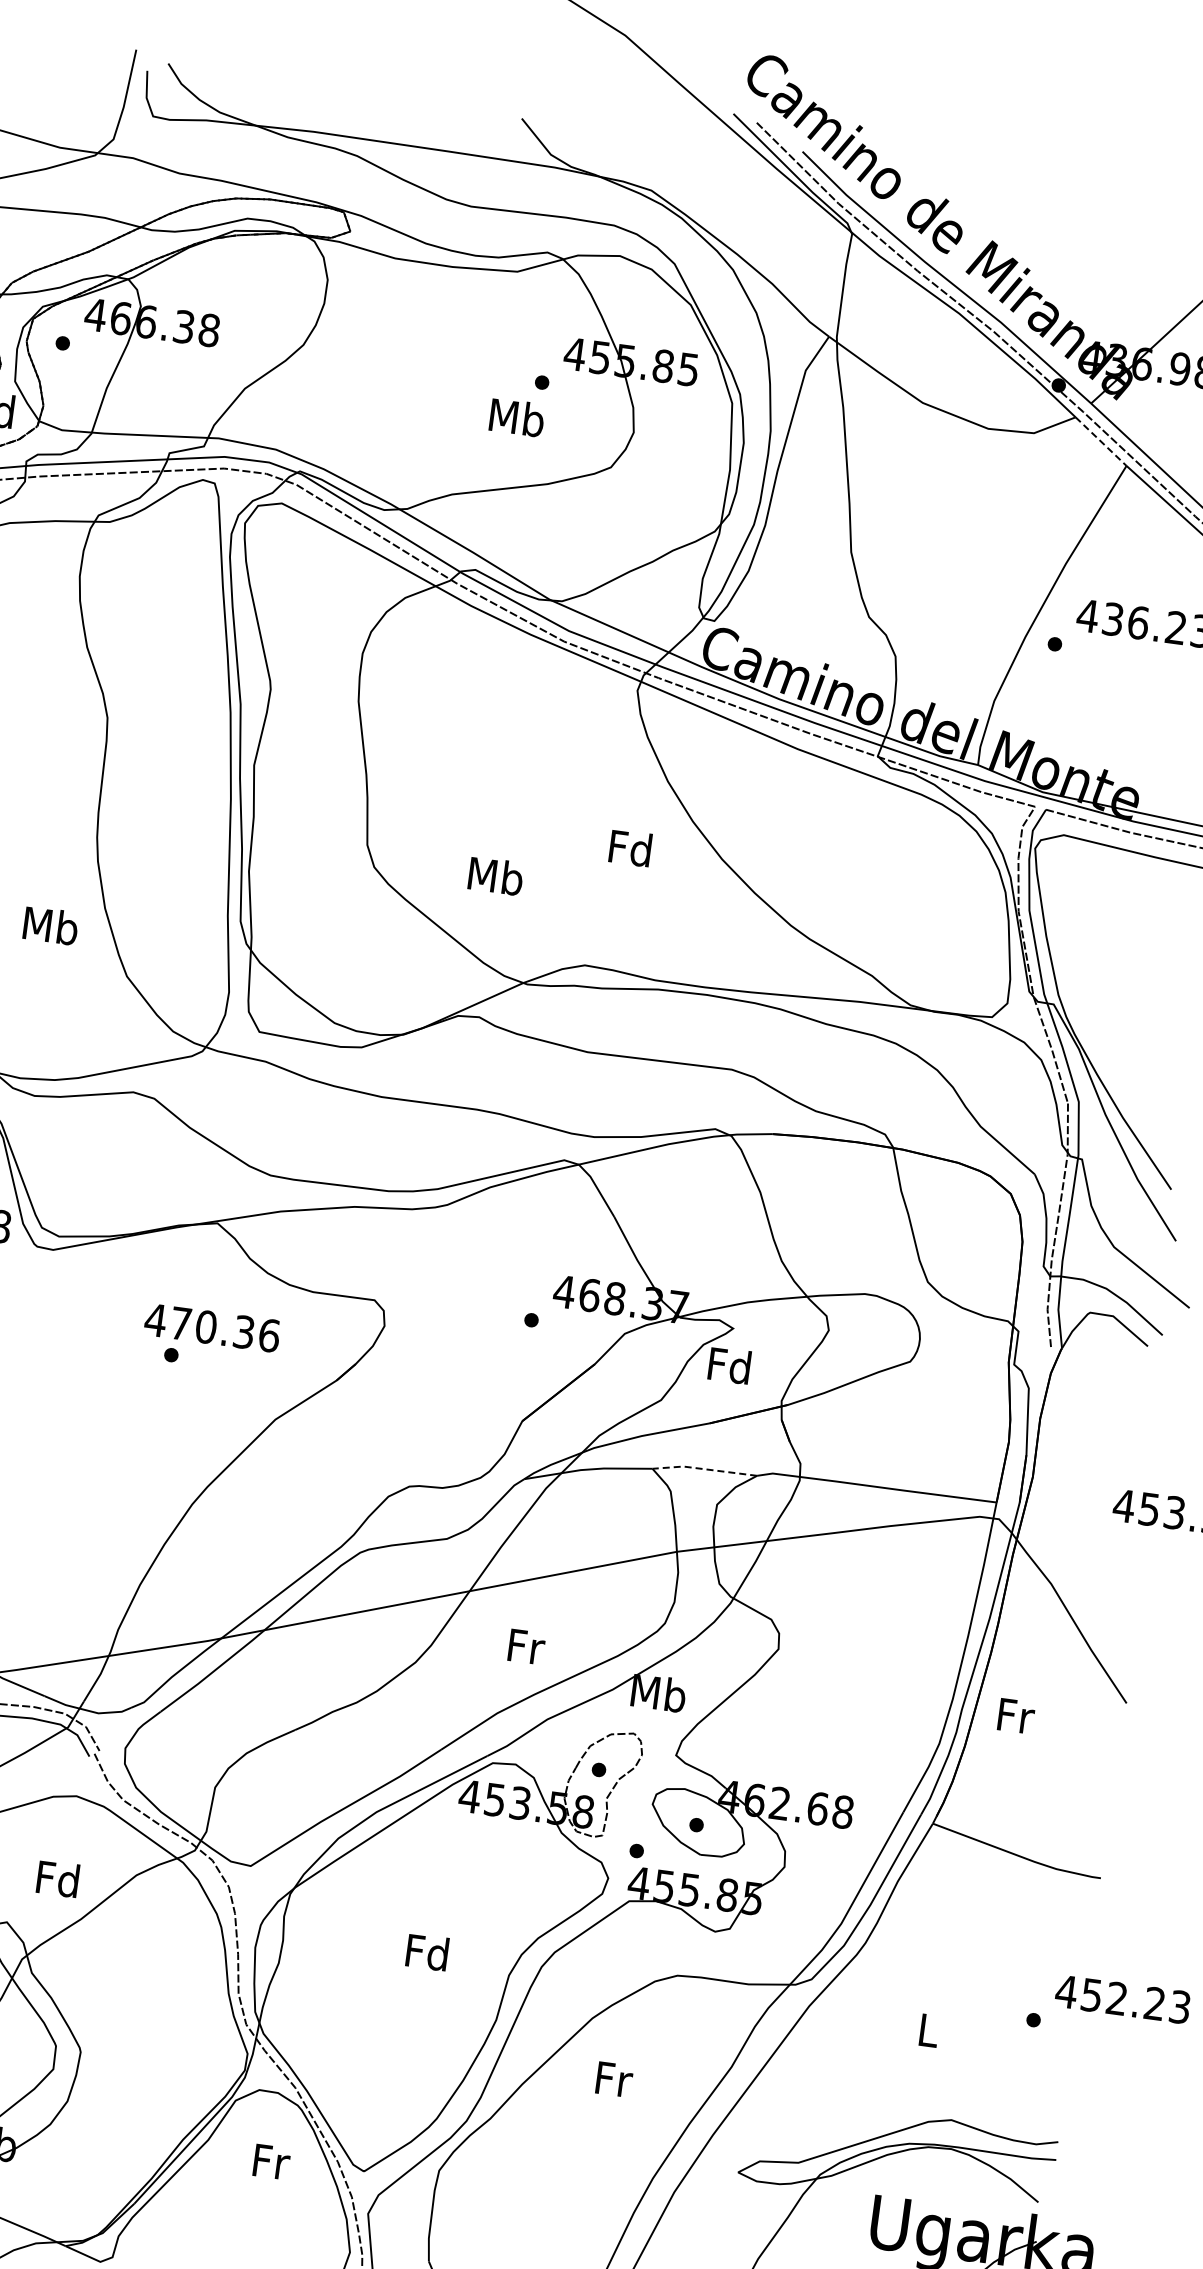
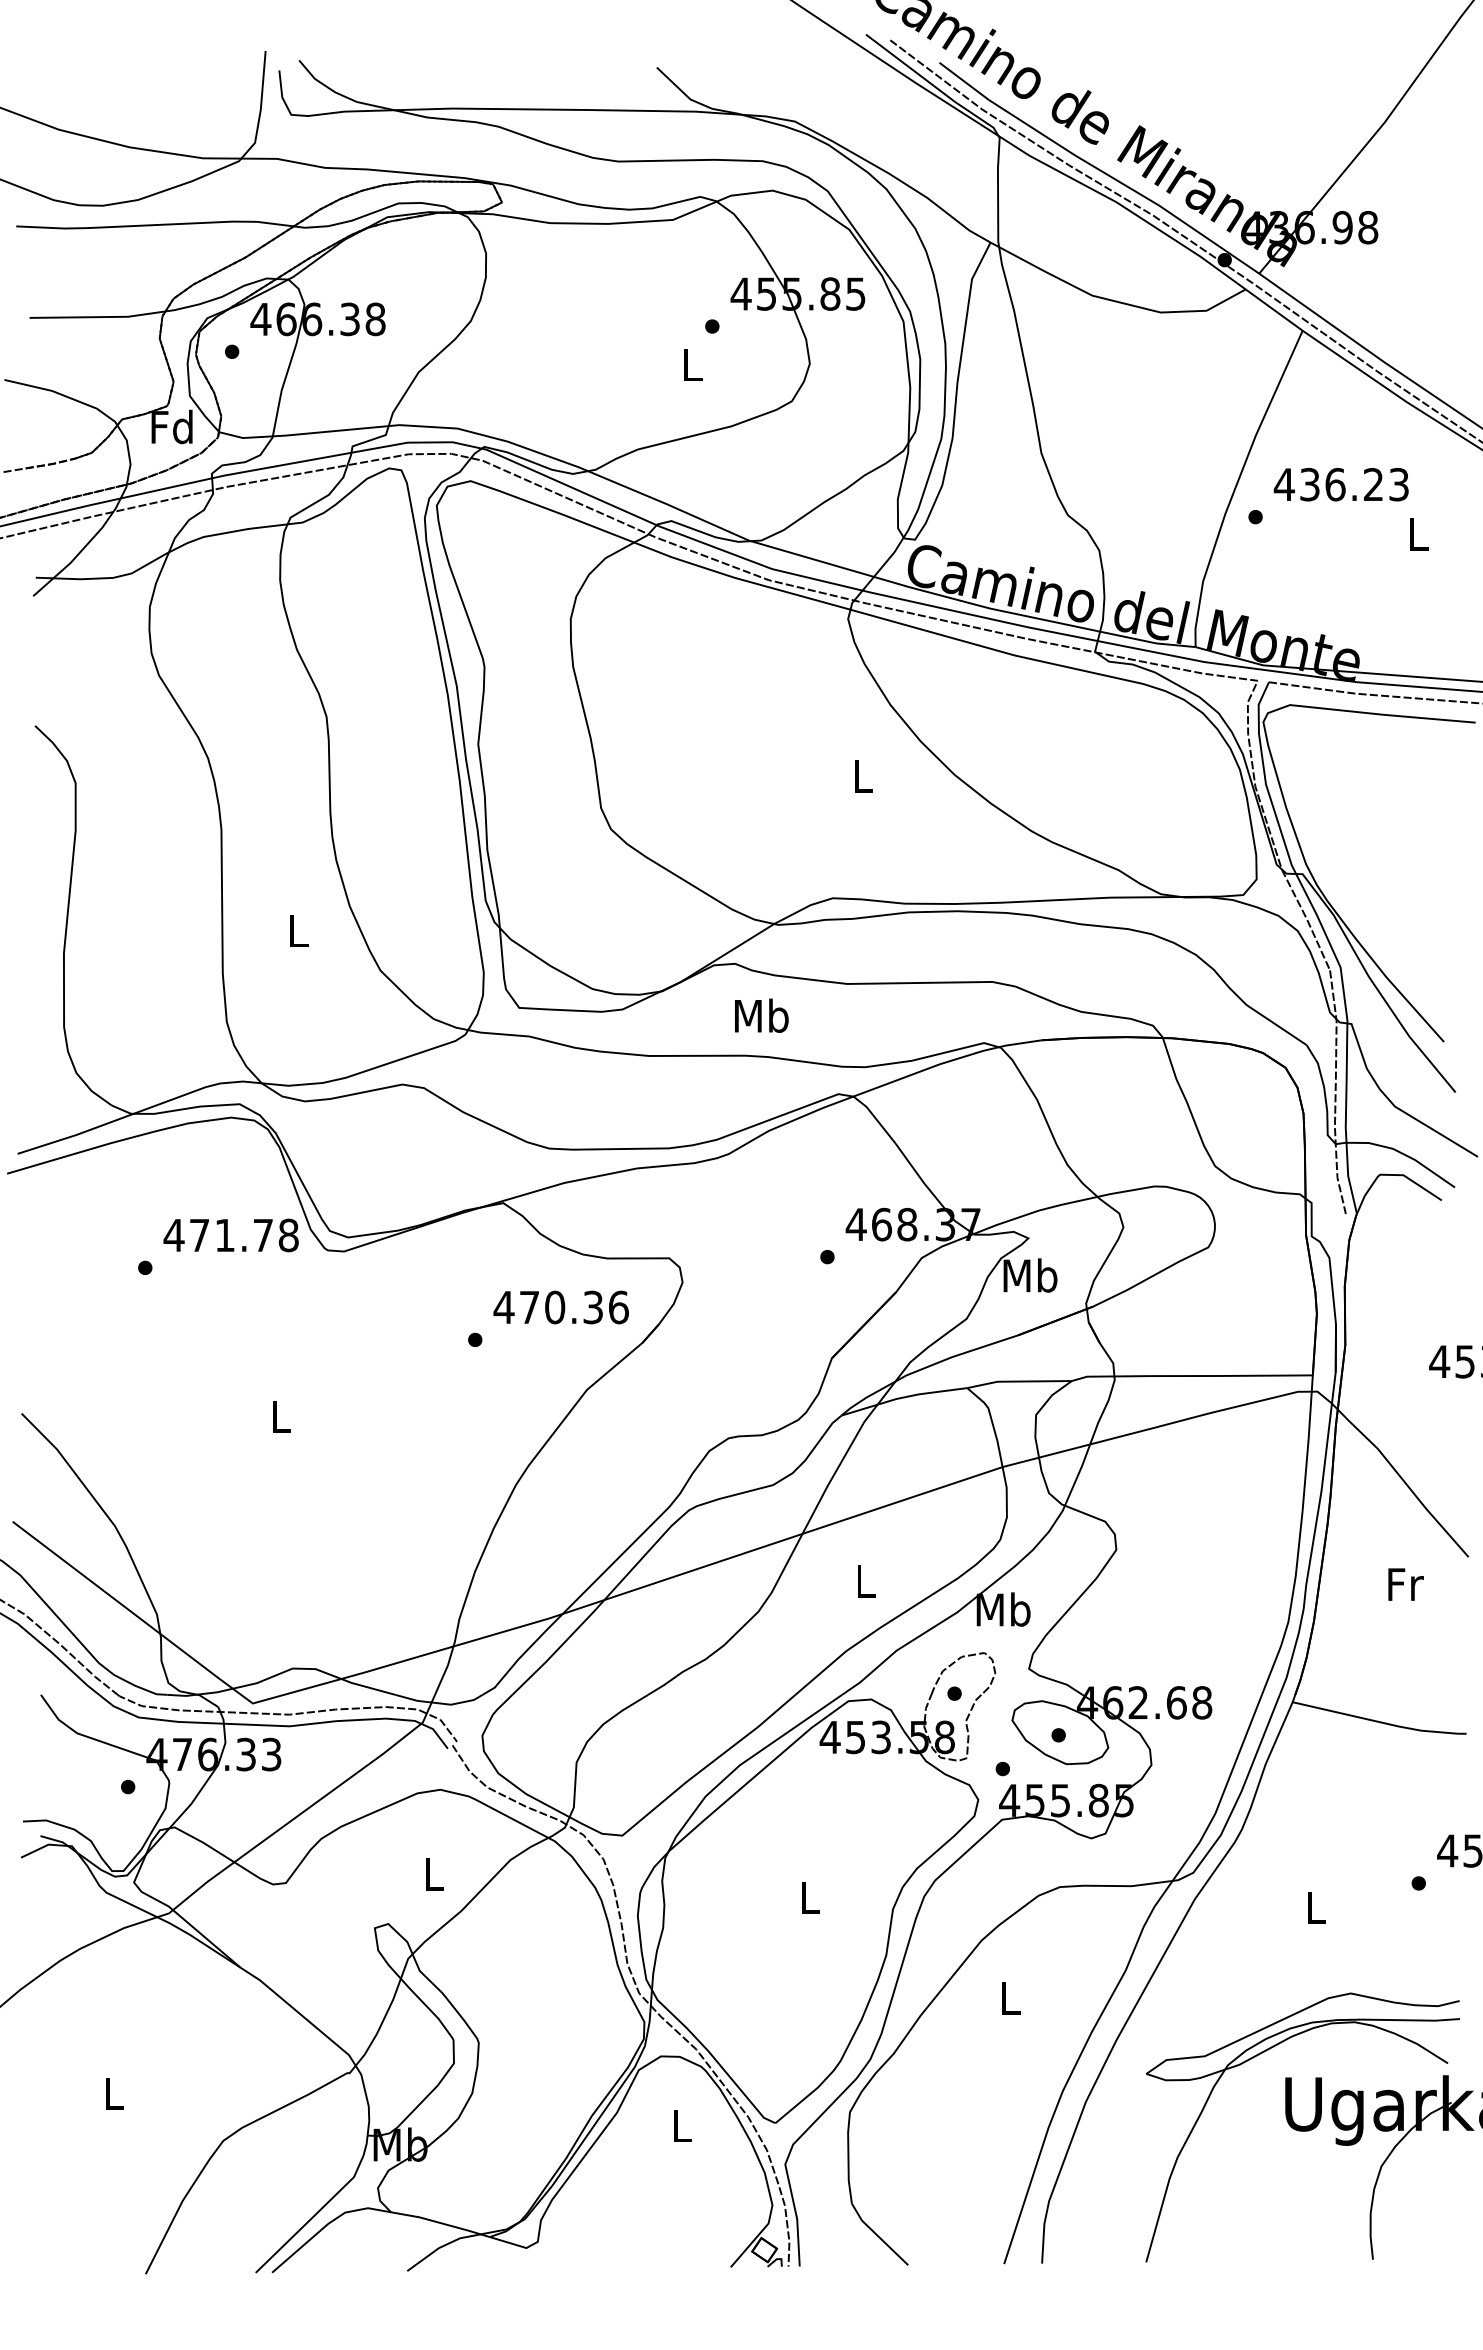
text: (517, 417) -> (692, 364), Mb -> L
line: (1101, 442) -> (1274, 310), dashed -> solid
text: (629, 848) -> (861, 776), Fd -> L
text: (495, 875) -> (761, 1015), moved
text: (51, 925) -> (298, 930), Mb -> L
text: (211, 1327) -> (560, 1307), moved
text: (730, 1365) -> (1030, 1275), Fd -> Mb
line: (704, 1469) -> (1018, 1381), dashed -> solid
text: (526, 1646) -> (866, 1581), Fr -> L
text: (1015, 1716) -> (1405, 1584), moved
text: (57, 1879) -> (432, 1874), Fd -> L
text: (426, 1952) -> (808, 1897), Fd -> L
text: (614, 2079) -> (1011, 1998), Fr -> L
text: (271, 2162) -> (682, 2126), Fr -> L

